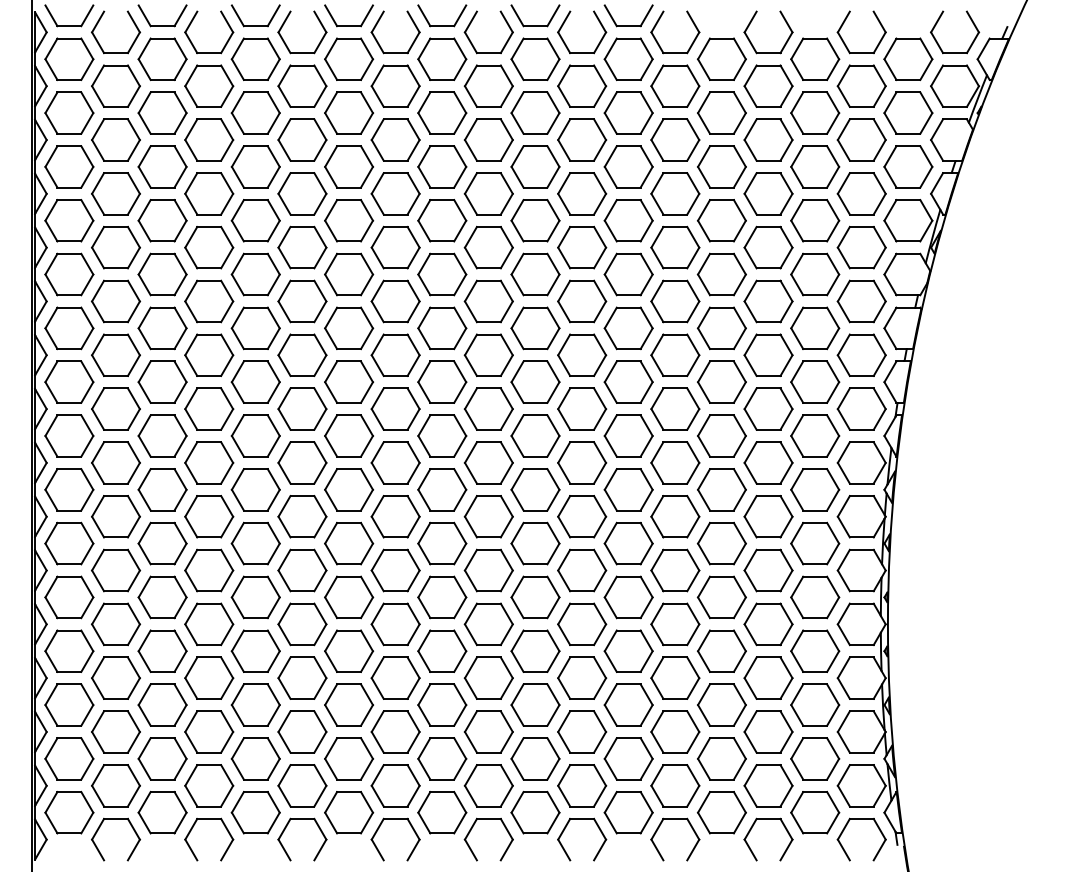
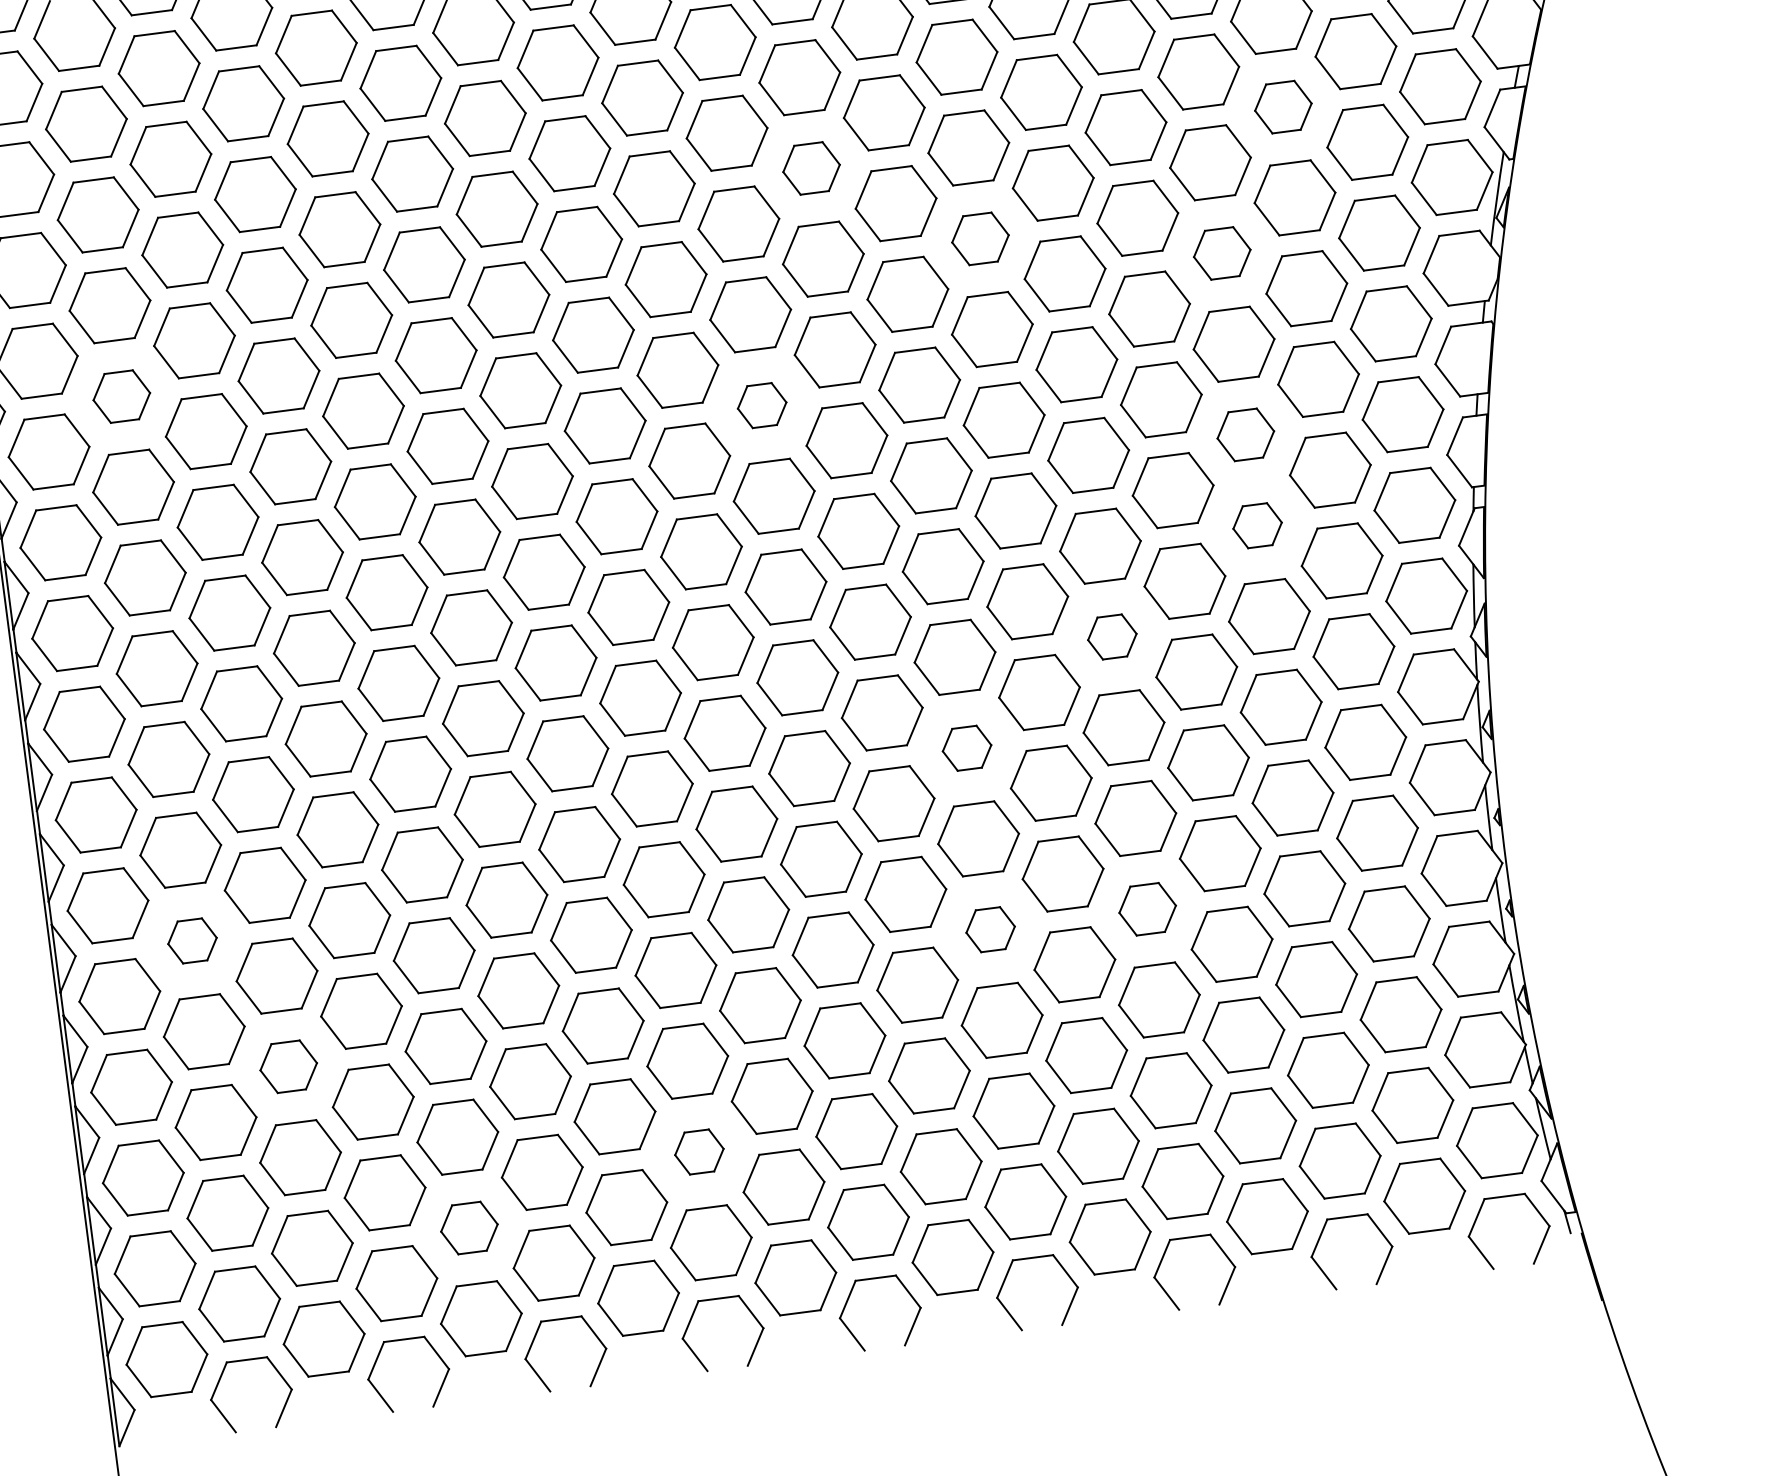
part: (535, 166) -> (811, 167), size x0.7
part: (815, 166) -> (1283, 106), size x0.7
part: (628, 220) -> (980, 238), size x0.7
part: (115, 247) -> (120, 396), size x0.7
part: (768, 247) -> (1222, 253), size x0.7
part: (488, 301) -> (761, 405), size x0.6
part: (768, 354) -> (1245, 433), size x0.7
part: (768, 408) -> (1257, 524), size x0.6
part: (675, 462) -> (1112, 636), size x0.6
part: (582, 516) -> (967, 747), size x0.6
part: (115, 570) -> (191, 941), size x0.6
part: (582, 624) -> (991, 929), size x0.6
part: (675, 624) -> (1147, 909), size x0.7
part: (162, 650) -> (288, 1065), size x0.7
part: (395, 731) -> (699, 1151), size x0.6
part: (255, 758) -> (468, 1227), size x0.7

